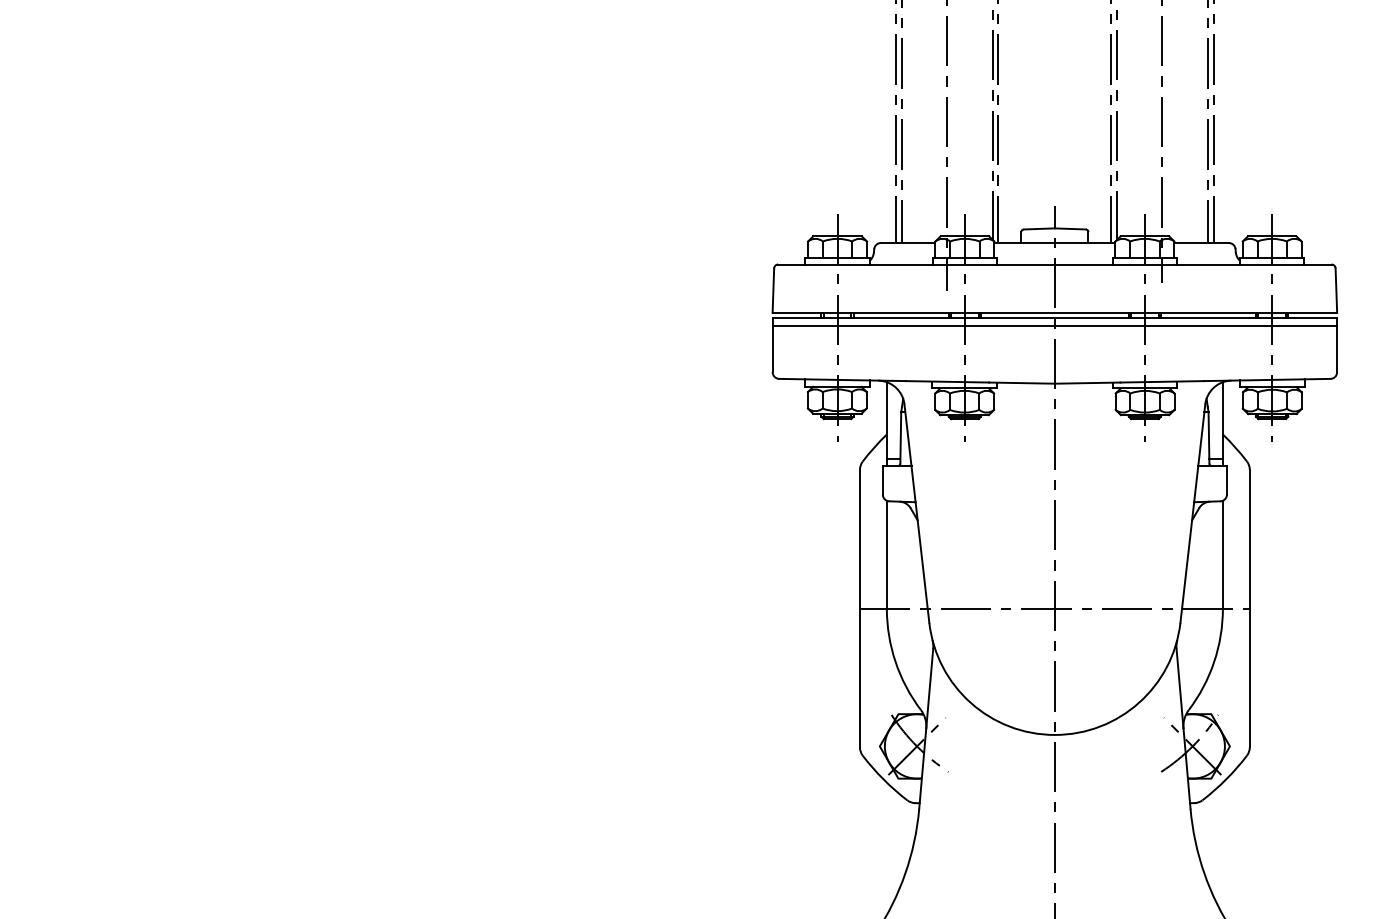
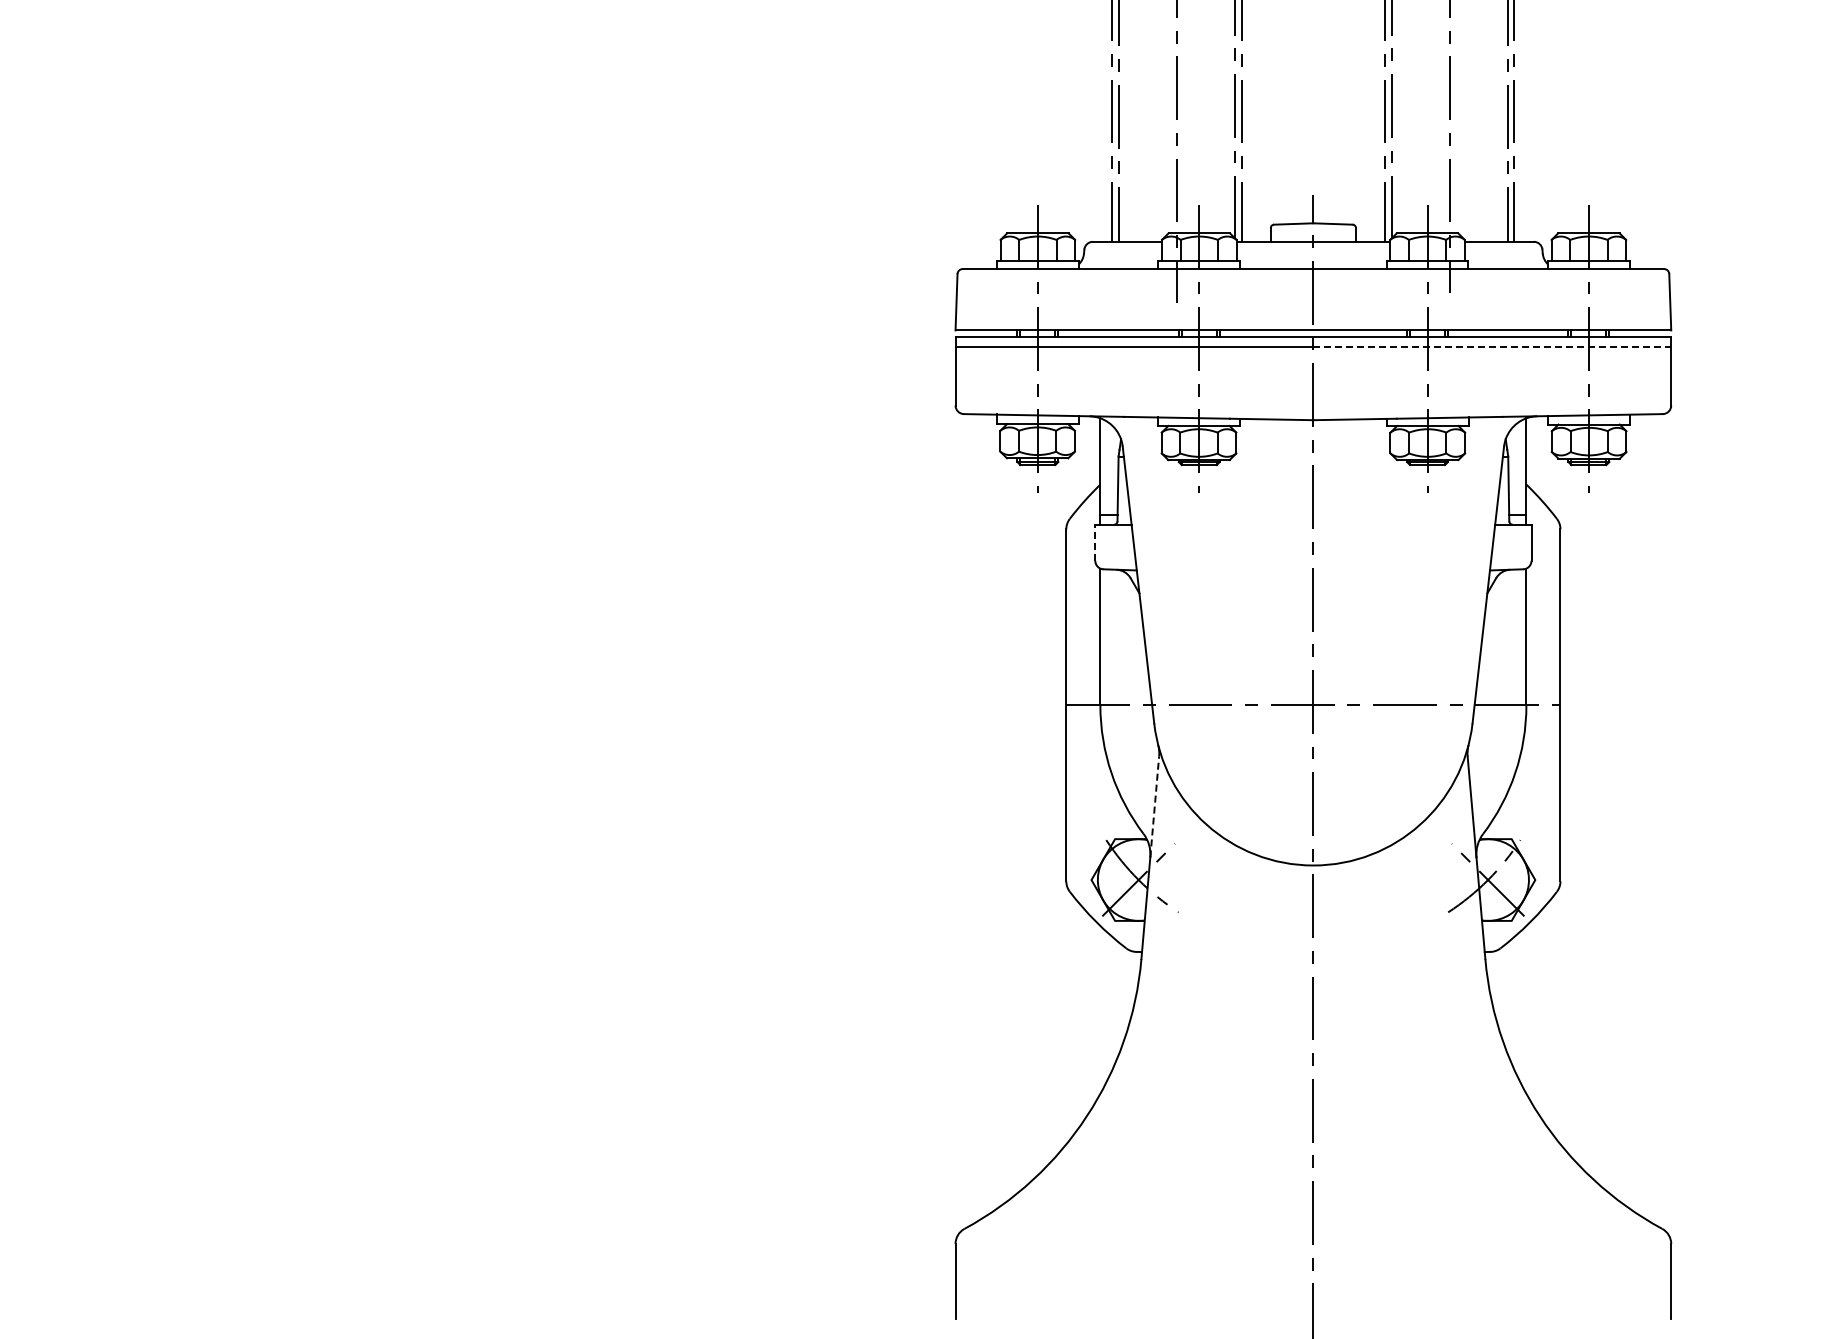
line: (1196, 326) -> (1492, 347), solid -> dashed
line: (883, 480) -> (1095, 542), solid -> dashed
line: (929, 688) -> (1154, 806), solid -> dashed

